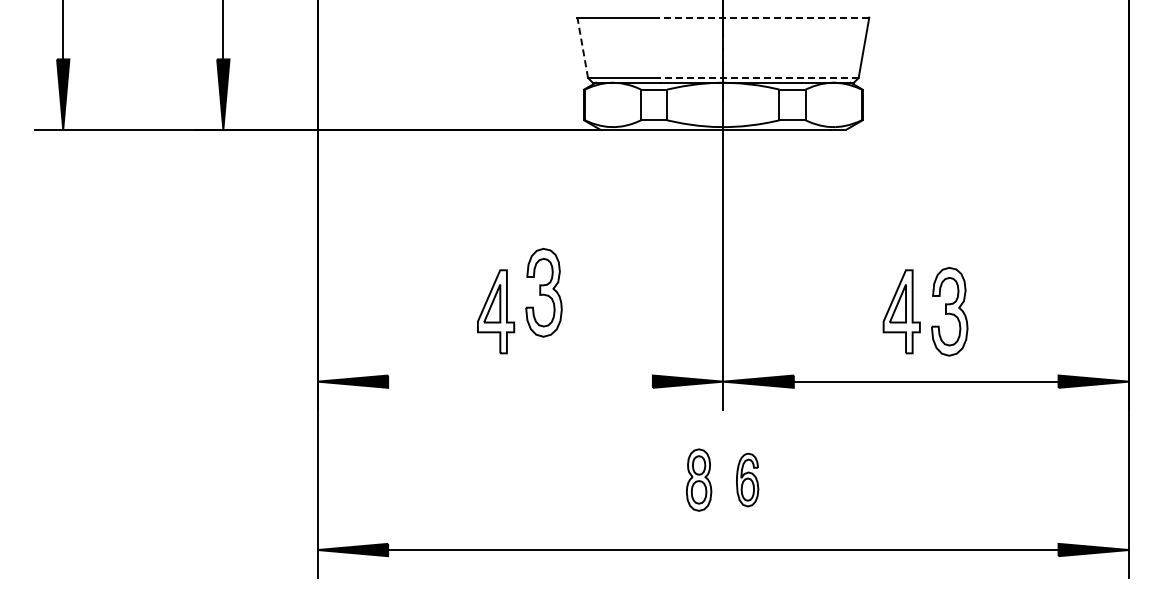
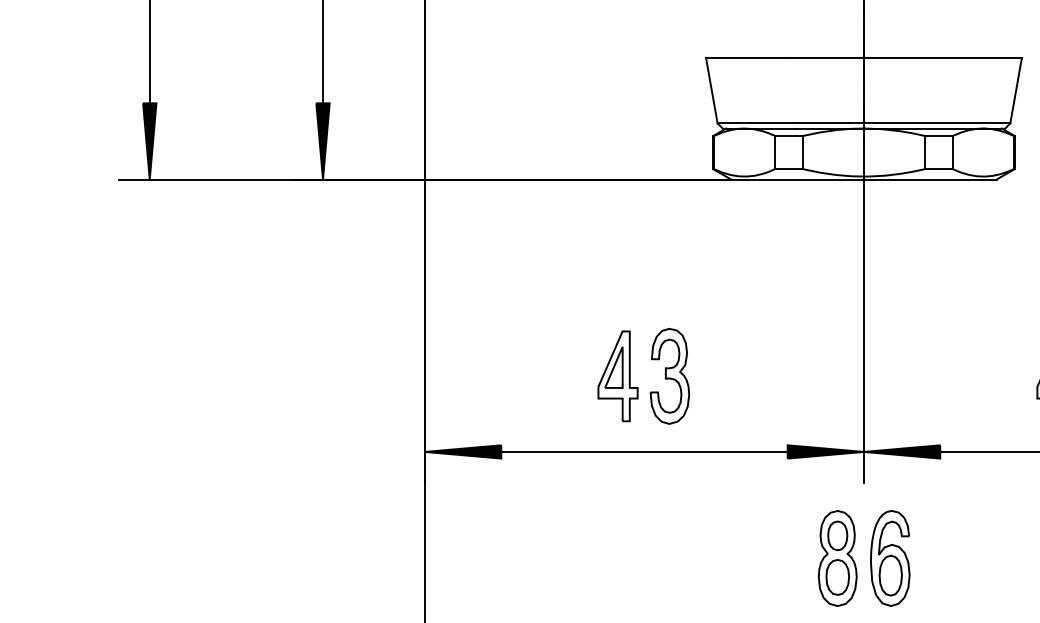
line: (761, 17) -> (905, 57), dashed -> solid
line: (582, 47) -> (711, 90), dashed -> solid
line: (758, 78) -> (901, 123), dashed -> solid
part: (543, 292) -> (669, 376), moved
line: (520, 381) -> (644, 451), added
part: (698, 479) -> (837, 557), size x1.43
part: (747, 479) -> (890, 557), size x1.67

